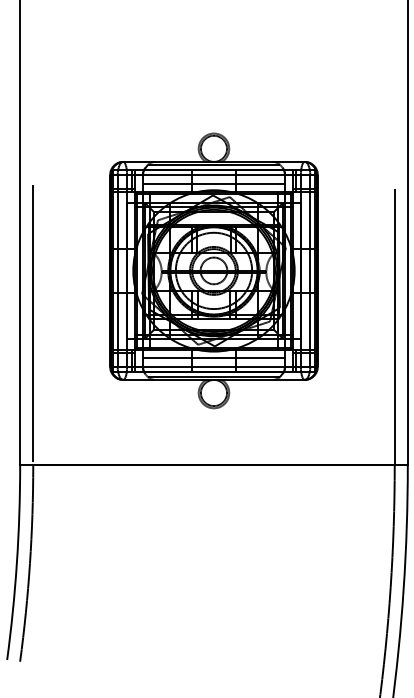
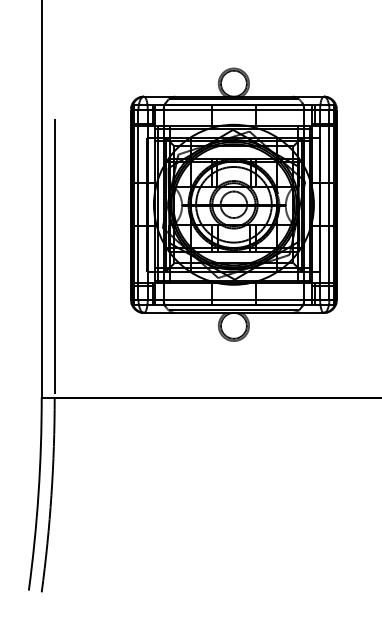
line: (213, 183) -> (233, 118), removed
line: (213, 358) -> (233, 291), removed

